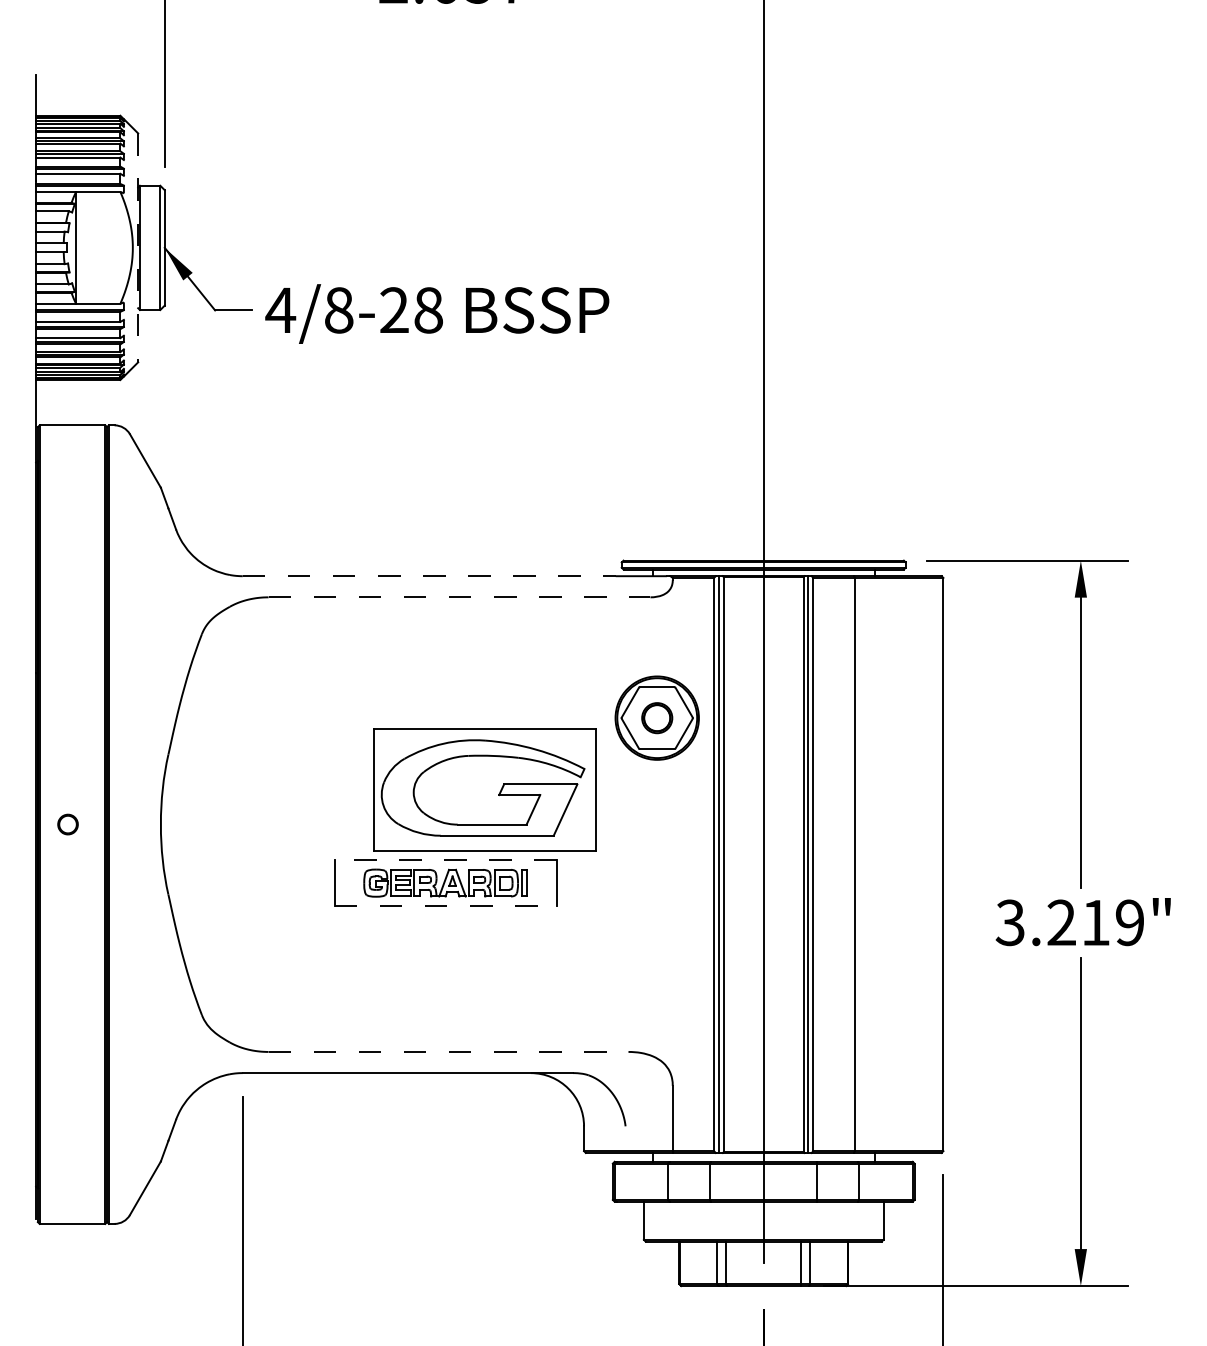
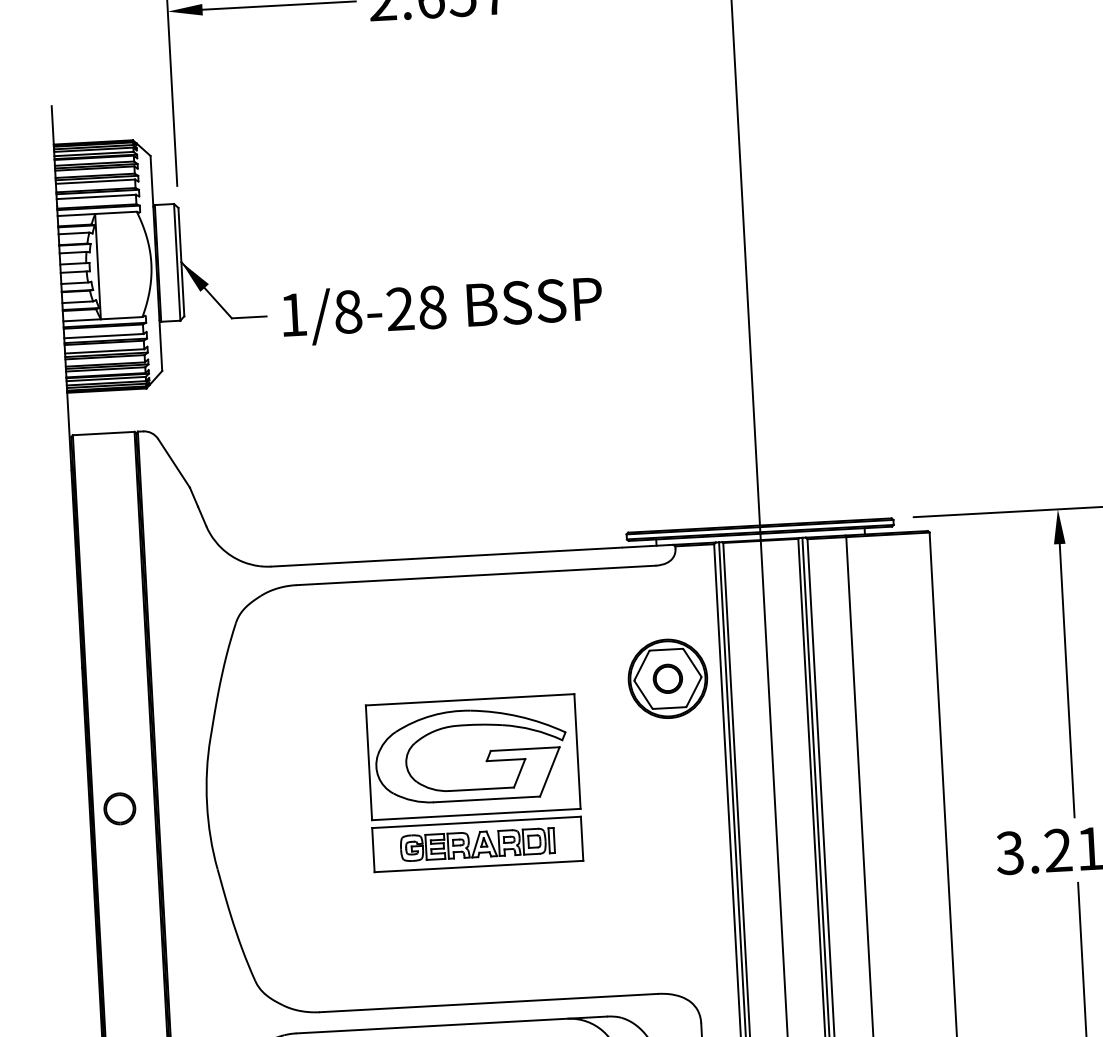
line: (138, 248) -> (156, 264), dashed -> solid
text: (280, 309) -> (293, 314), 4/8-28 -> 1/8-28
line: (429, 576) -> (446, 557), dashed -> solid
line: (459, 597) -> (476, 575), dashed -> solid
part: (484, 789) -> (472, 756), moved
part: (67, 824) -> (119, 808), size x1.67
line: (445, 859) -> (476, 822), dashed -> solid
line: (446, 906) -> (479, 866), dashed -> solid
line: (448, 1051) -> (488, 1002), dashed -> solid

